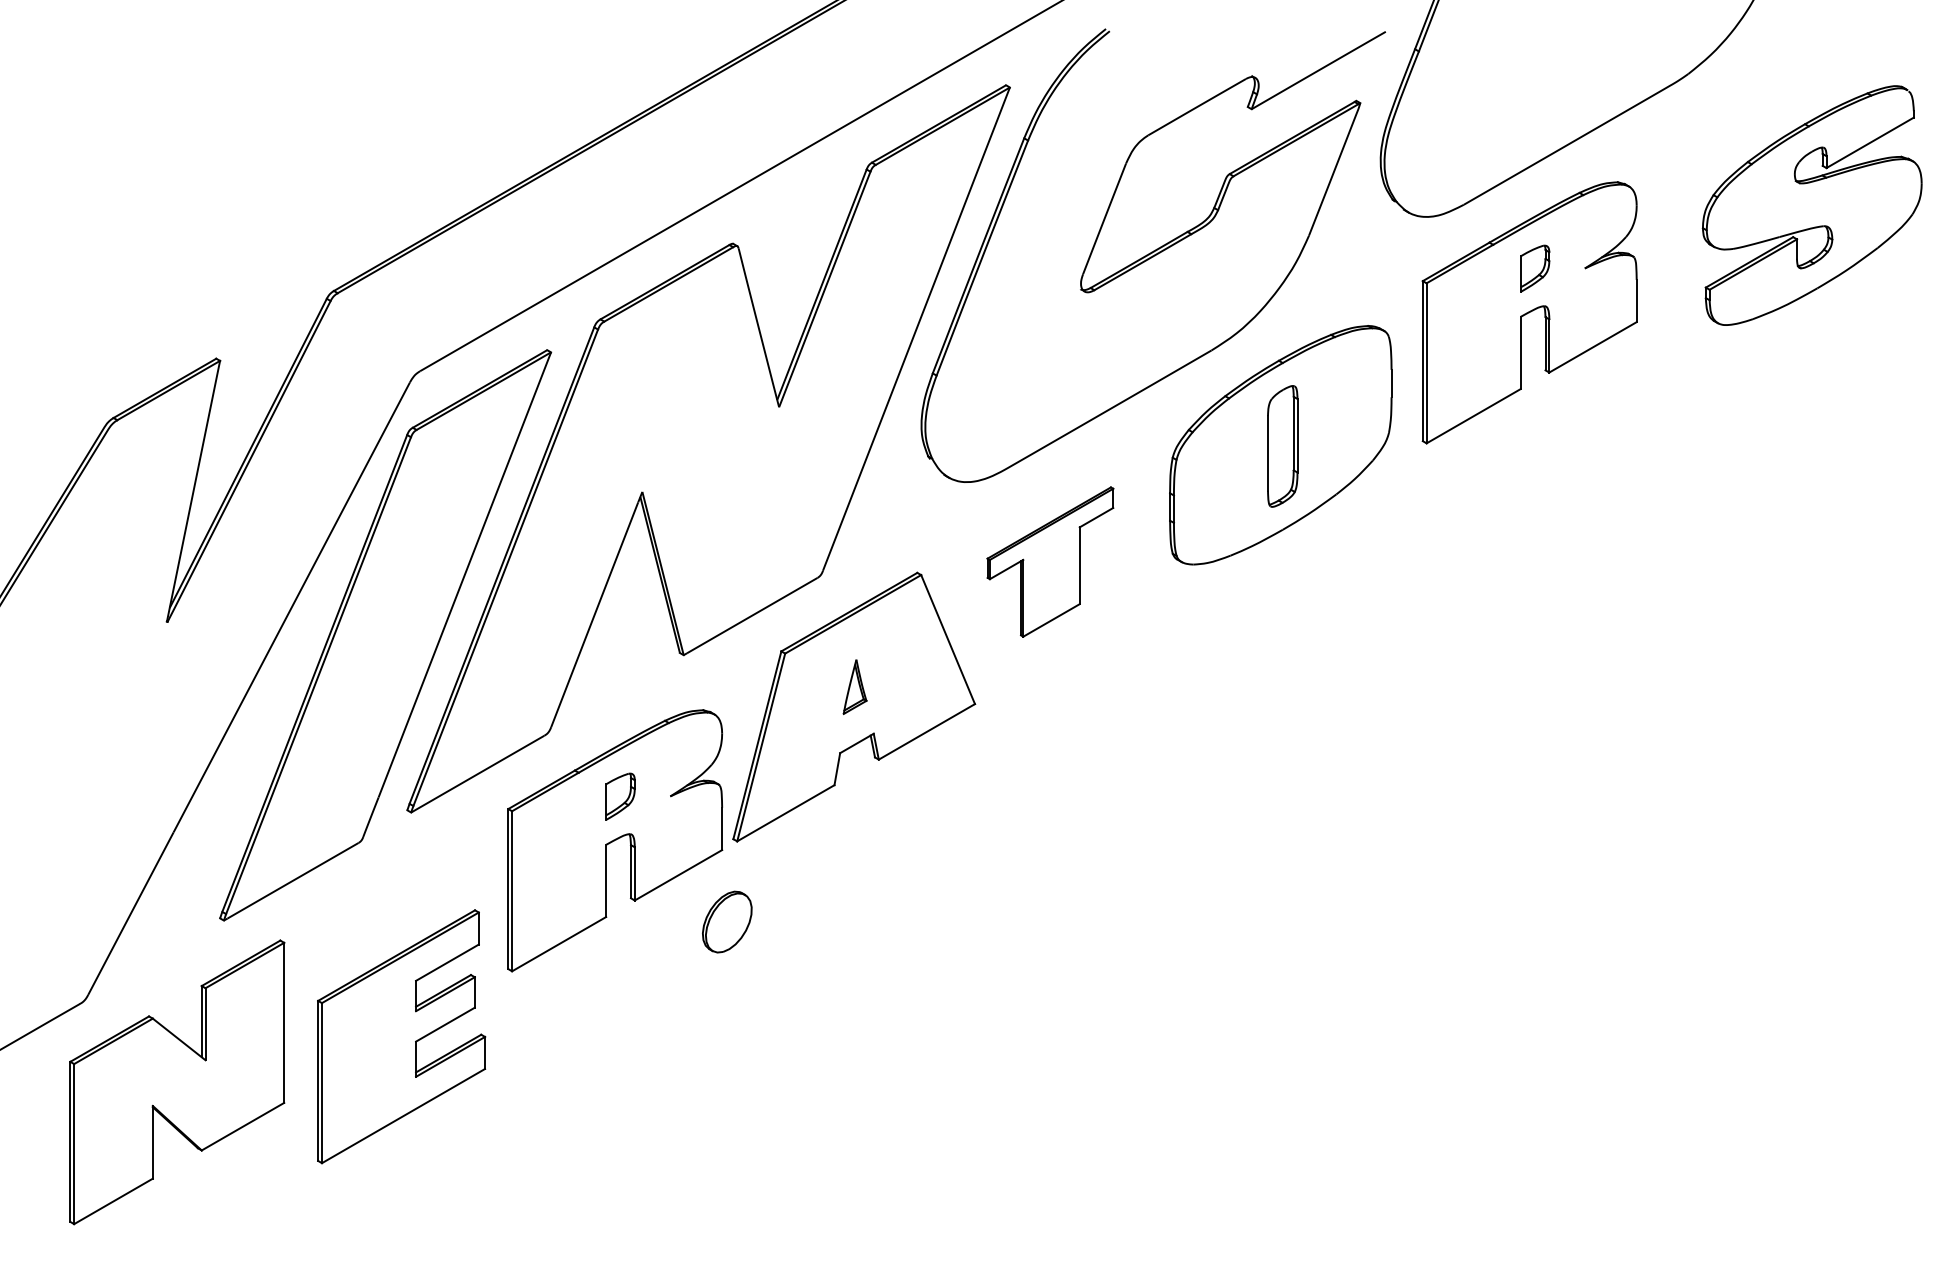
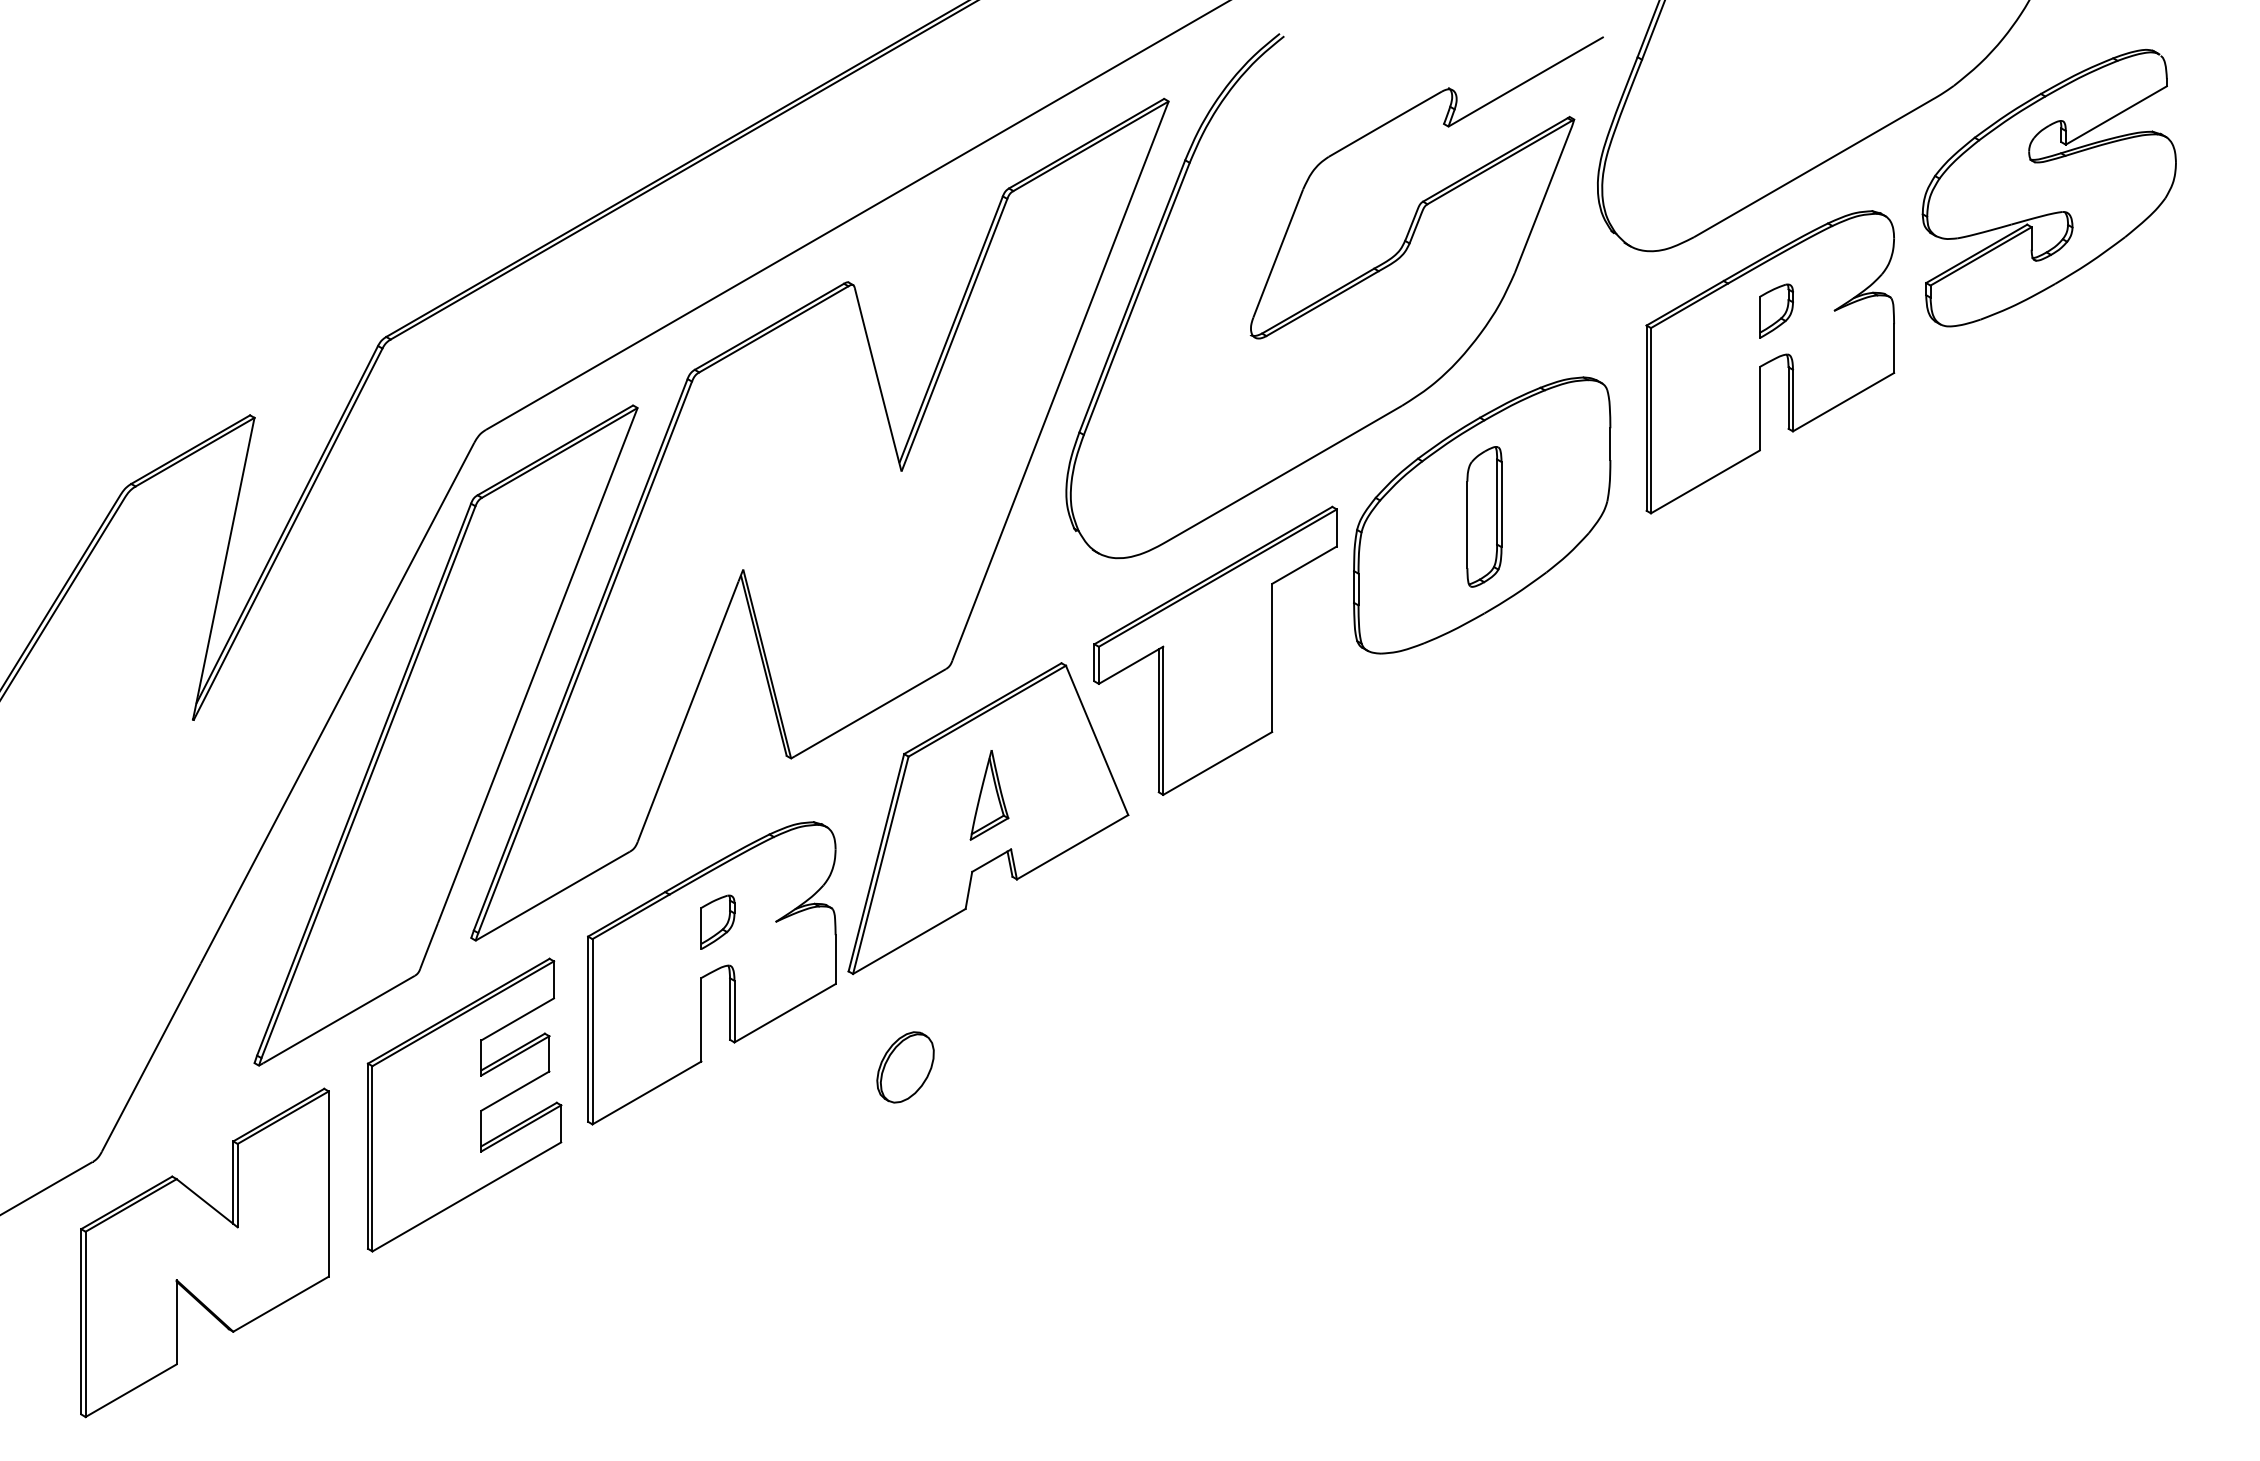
part: (1811, 205) -> (2048, 188), moved
part: (1050, 561) -> (1215, 650), size x1.67
part: (855, 687) -> (989, 795), size x1.43
part: (727, 922) -> (905, 1067), moved
part: (401, 1036) -> (464, 1104), moved

